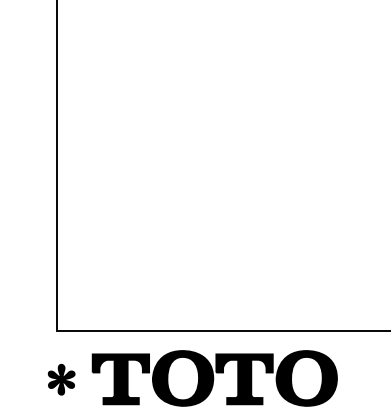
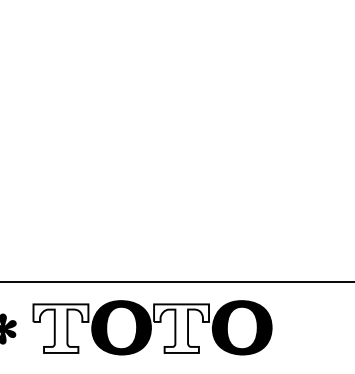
fill: (120, 379) -> (60, 328), removed
fill: (244, 379) -> (181, 328), removed

